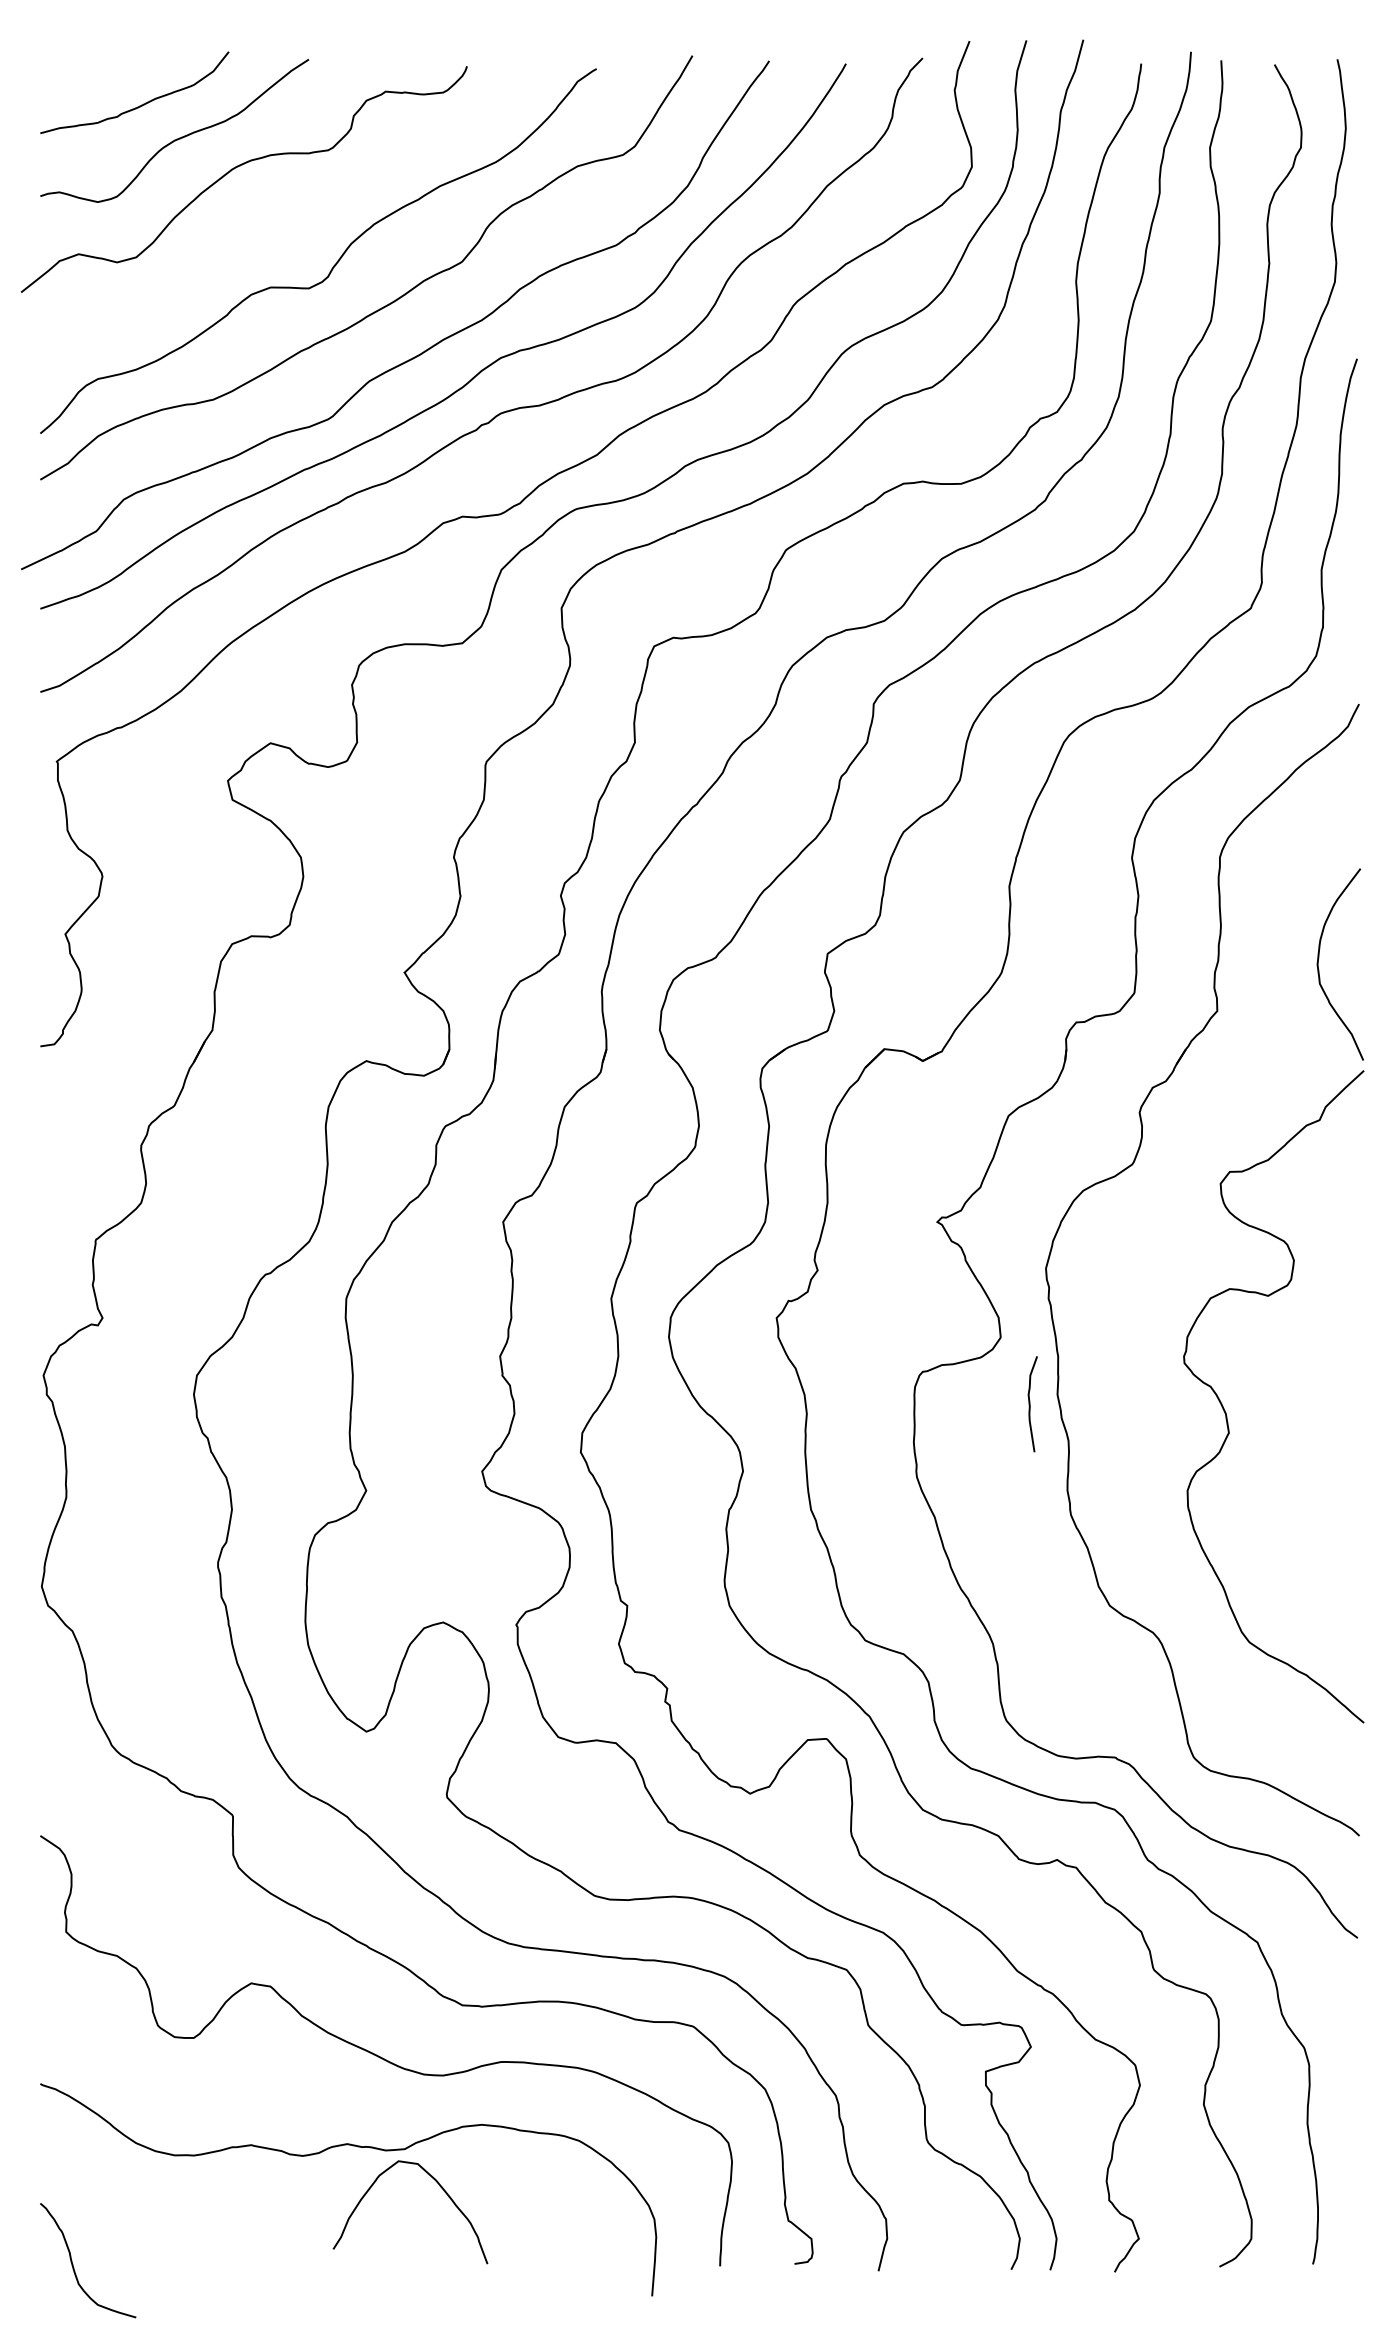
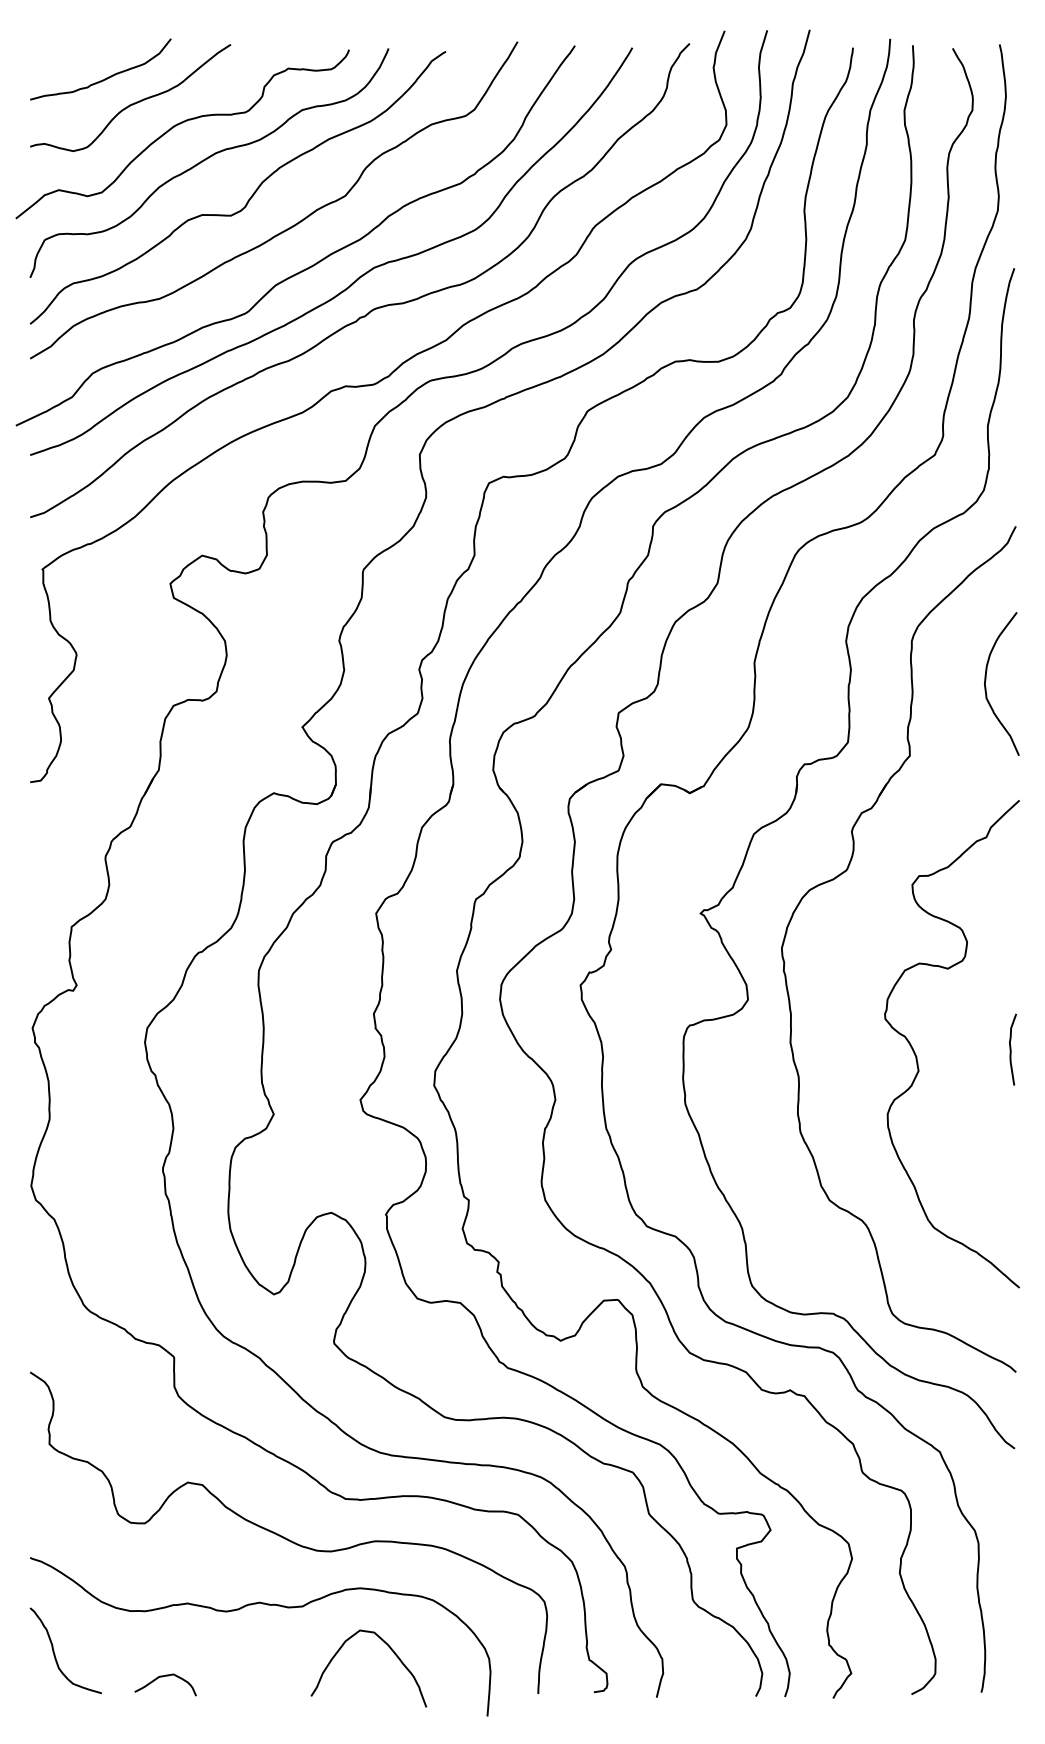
curve: (277, 213) -> (207, 159), added
curve: (1319, 959) -> (986, 680), moved
curve: (1030, 1403) -> (1011, 1049), moved
curve: (436, 2183) -> (388, 1647), moved
curve: (218, 2244) -> (163, 1677), added
curve: (74, 2265) -> (55, 1654), moved

